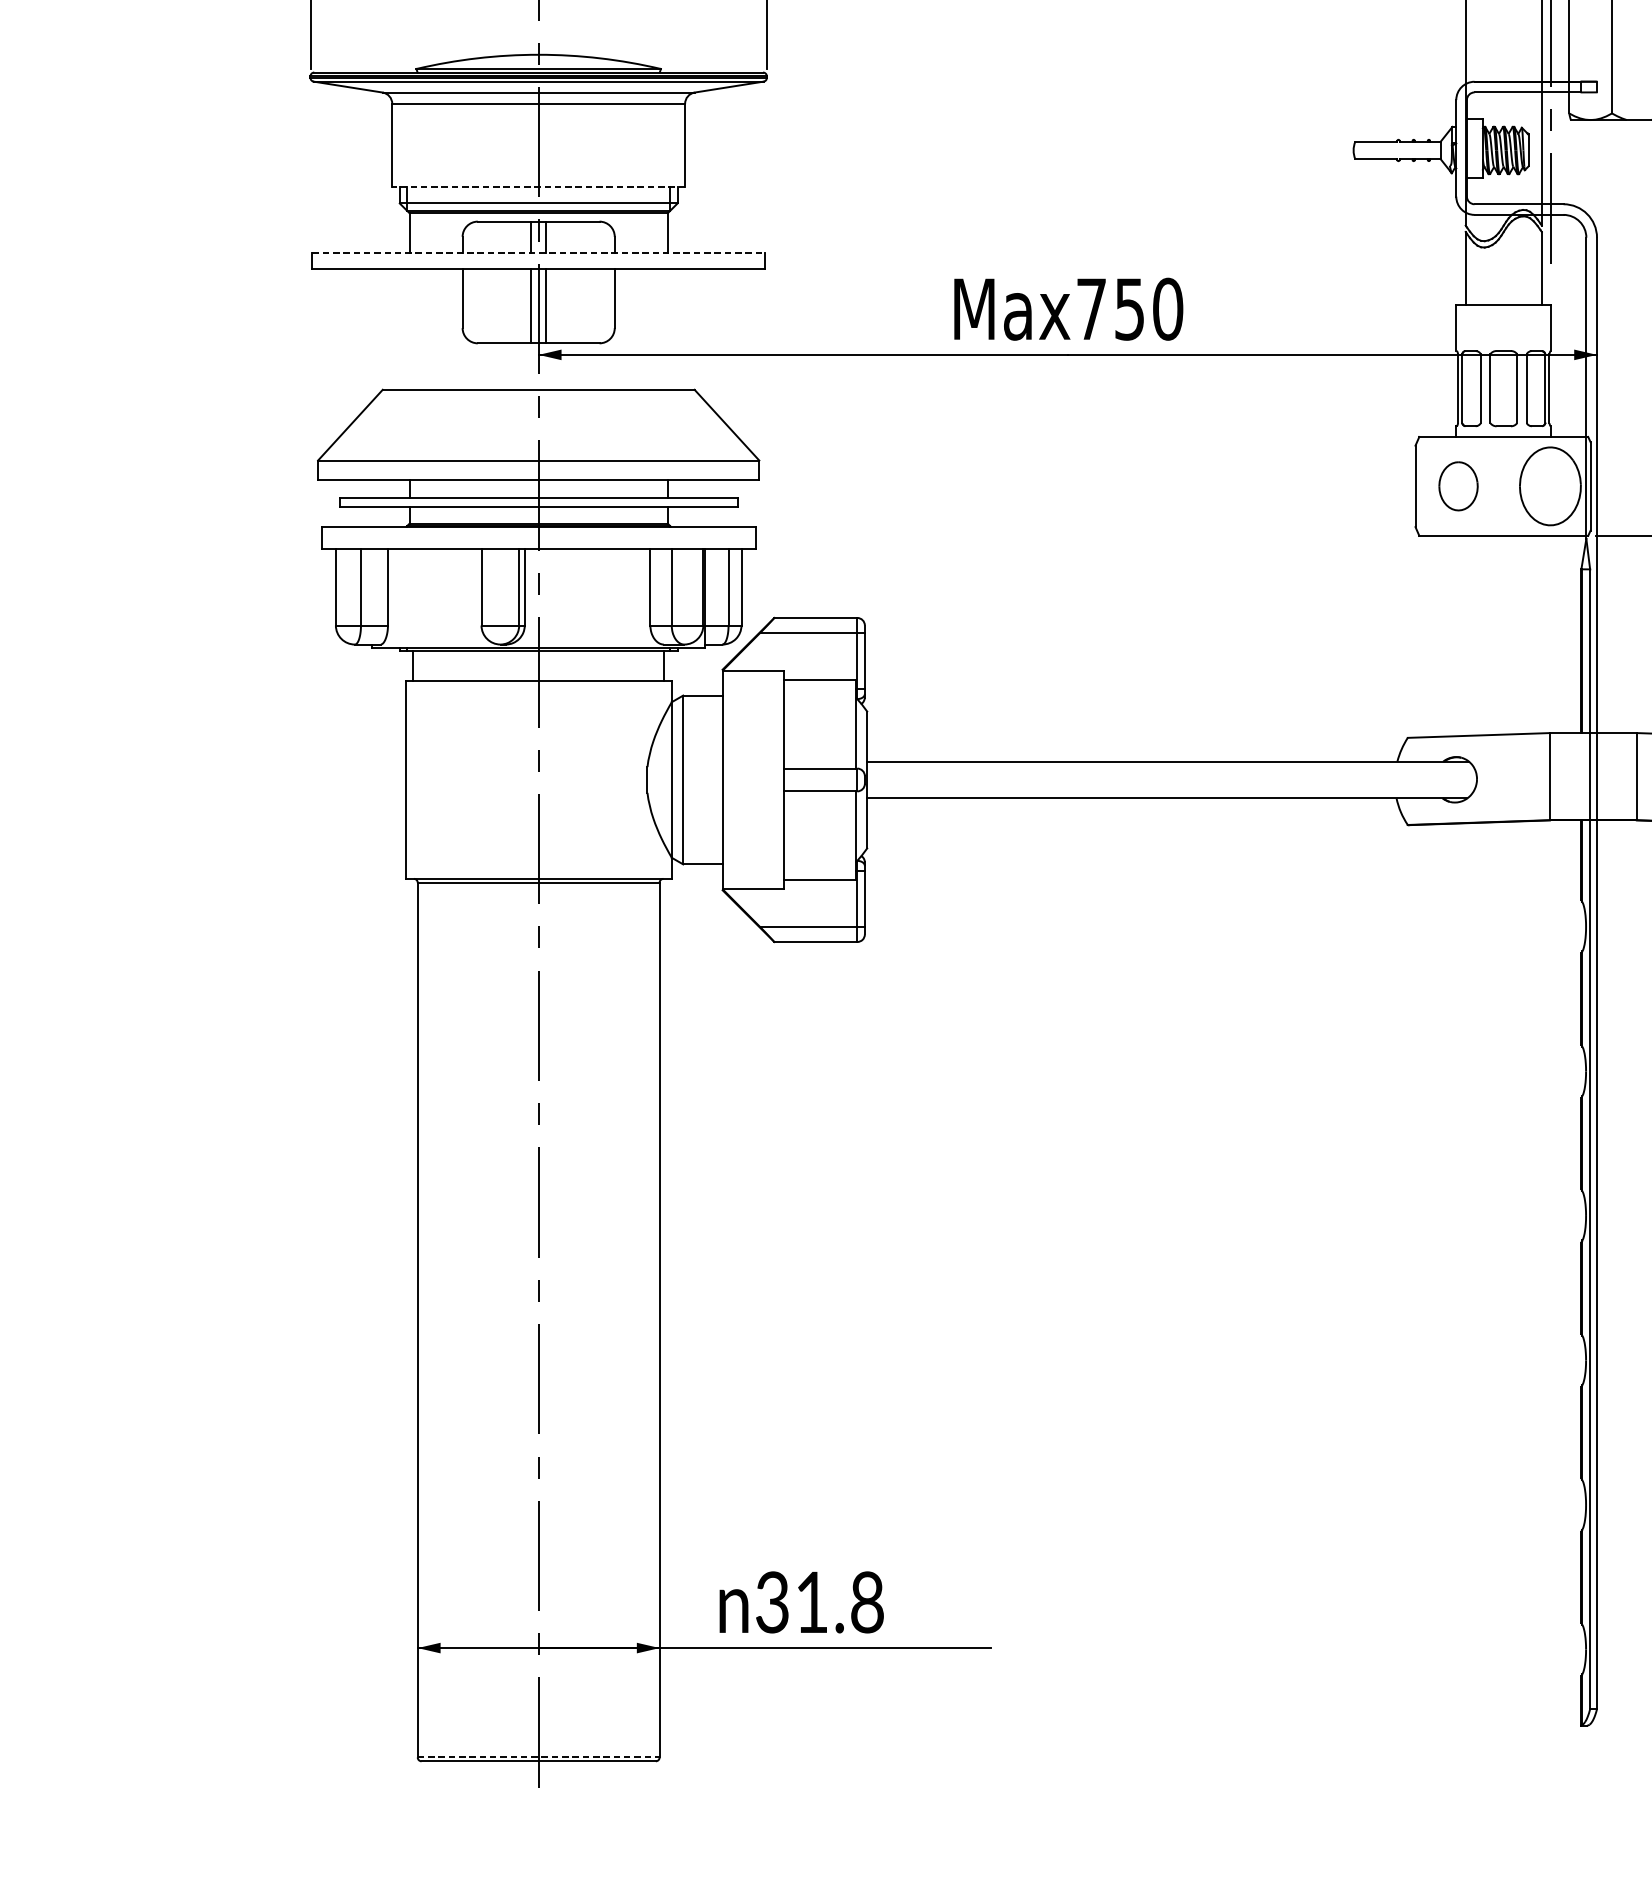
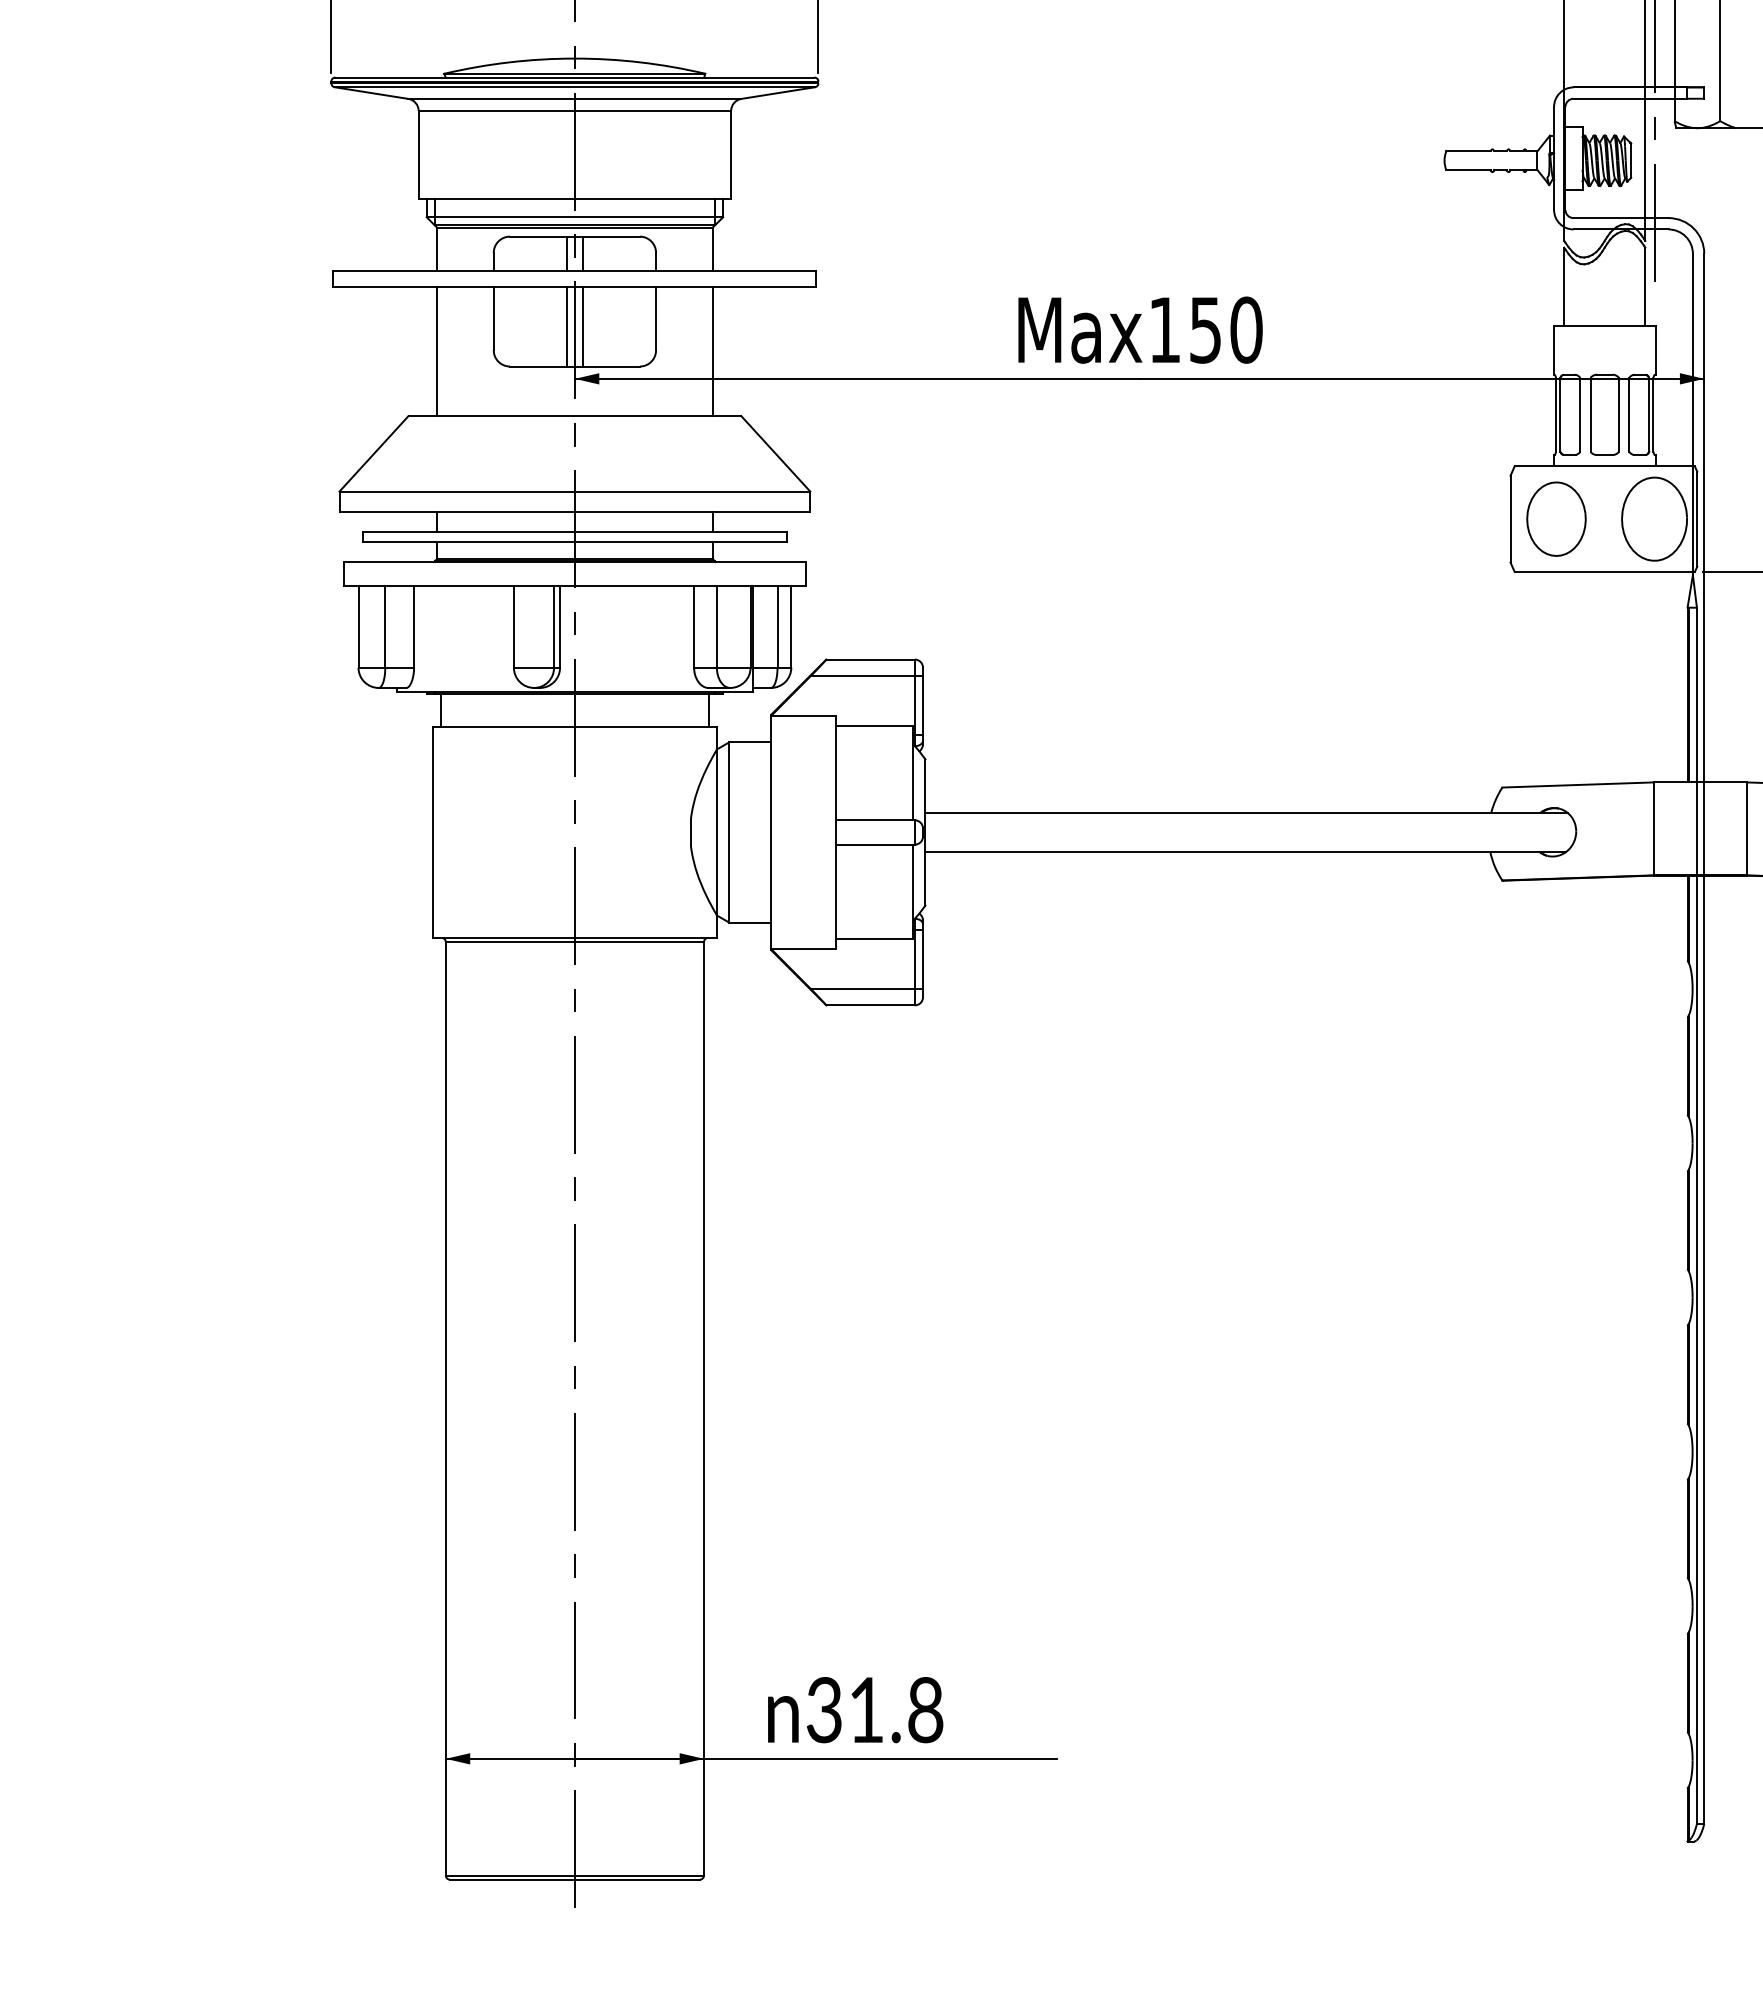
line: (538, 186) -> (574, 199), dashed -> solid
line: (539, 253) -> (575, 270), dashed -> solid
text: (1091, 308) -> (1164, 329), Max750 -> Max150
line: (409, 329) -> (437, 351), added
line: (667, 329) -> (712, 351), added
part: (1458, 485) -> (1556, 518), size x1.43
line: (539, 1757) -> (575, 1875), dashed -> solid

